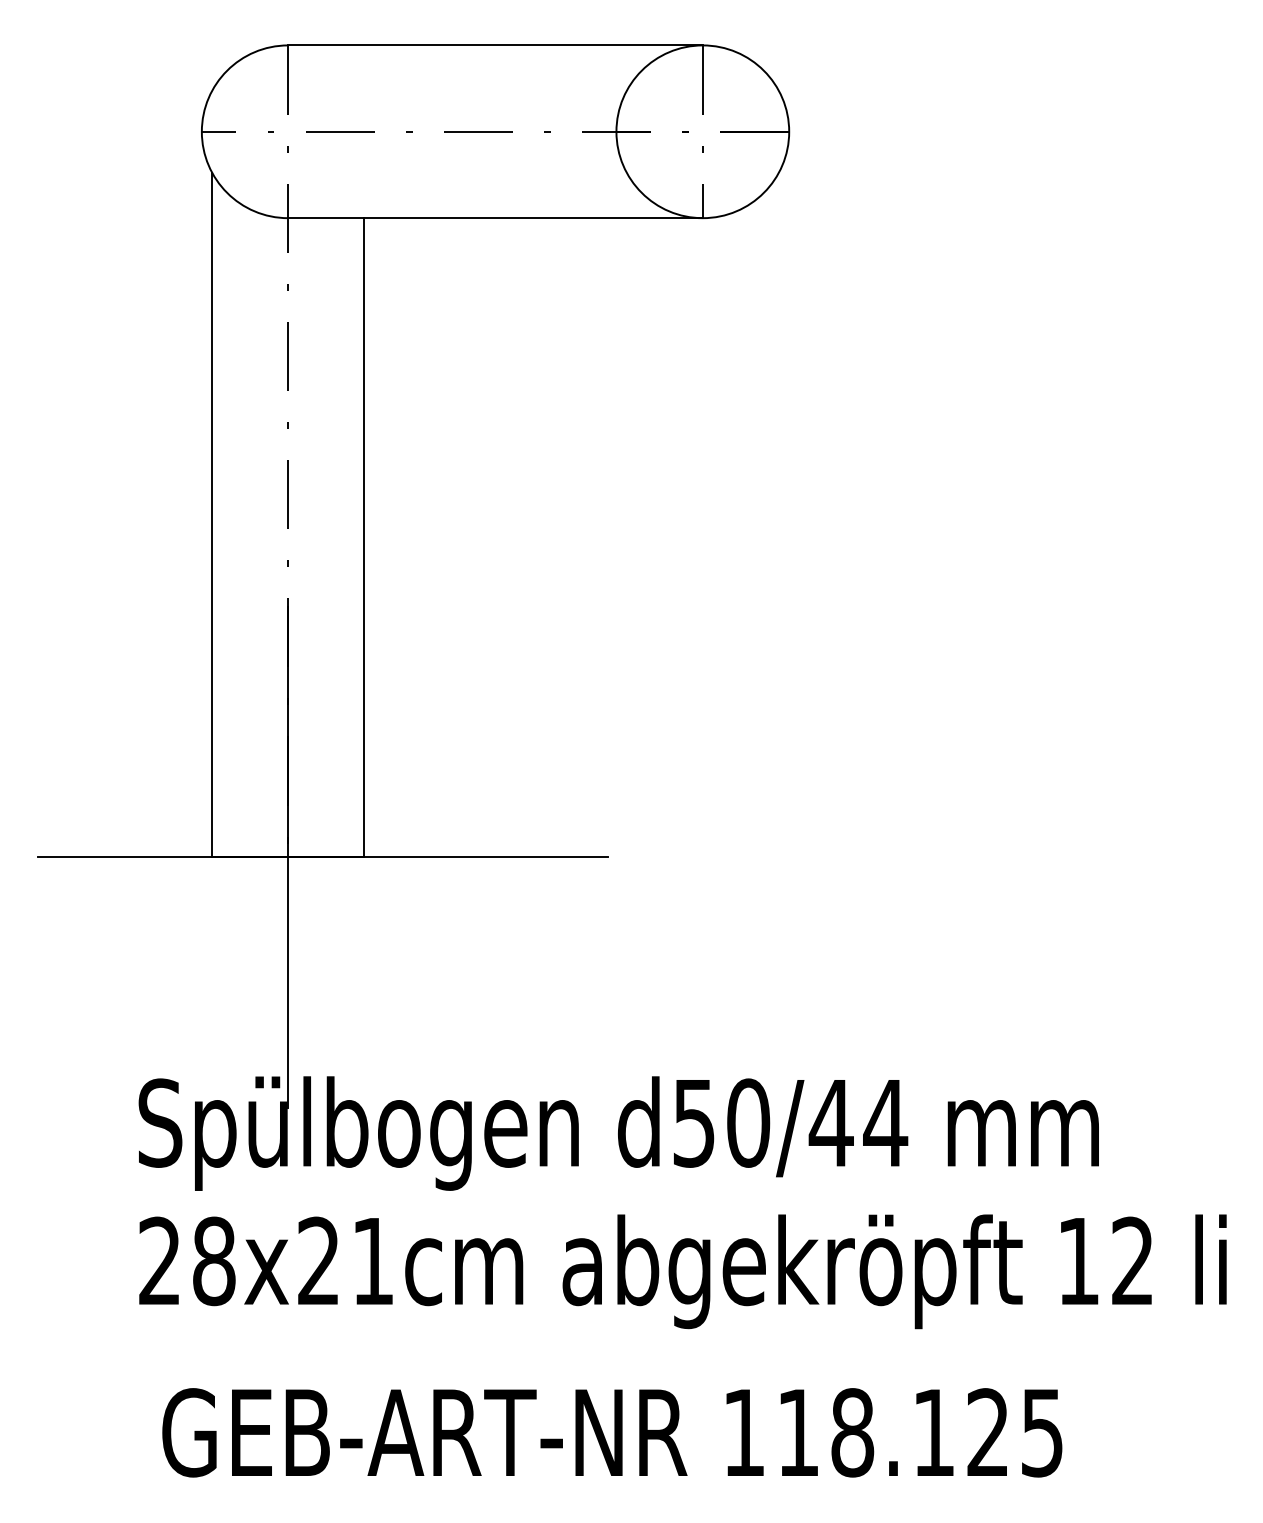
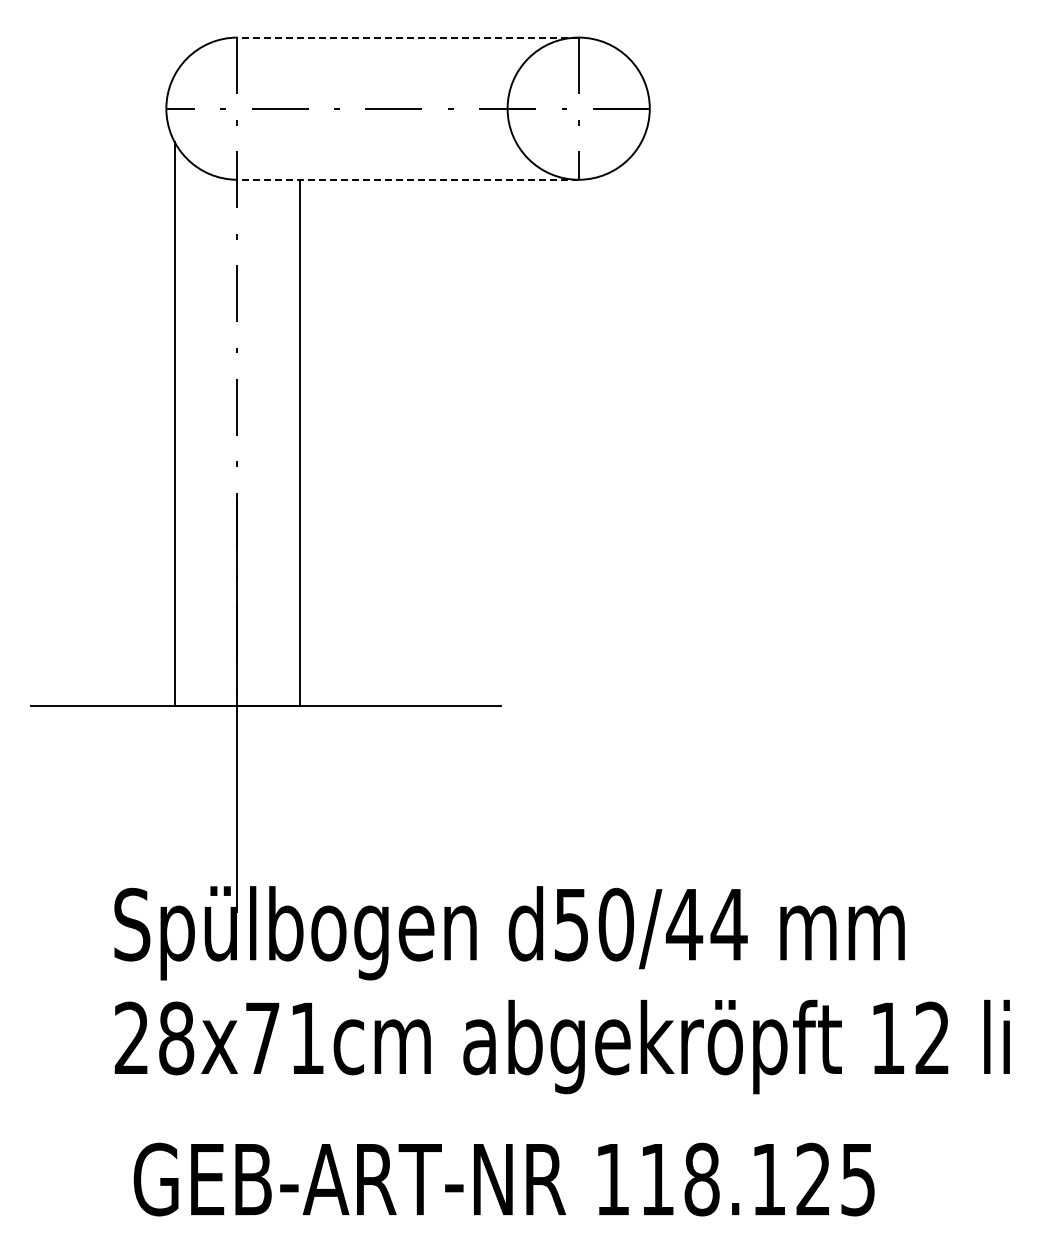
line: (496, 45) -> (408, 37), solid -> dashed
line: (496, 217) -> (408, 179), solid -> dashed
text: (318, 1260) -> (262, 1037), 28x21cm -> 28x71cm

